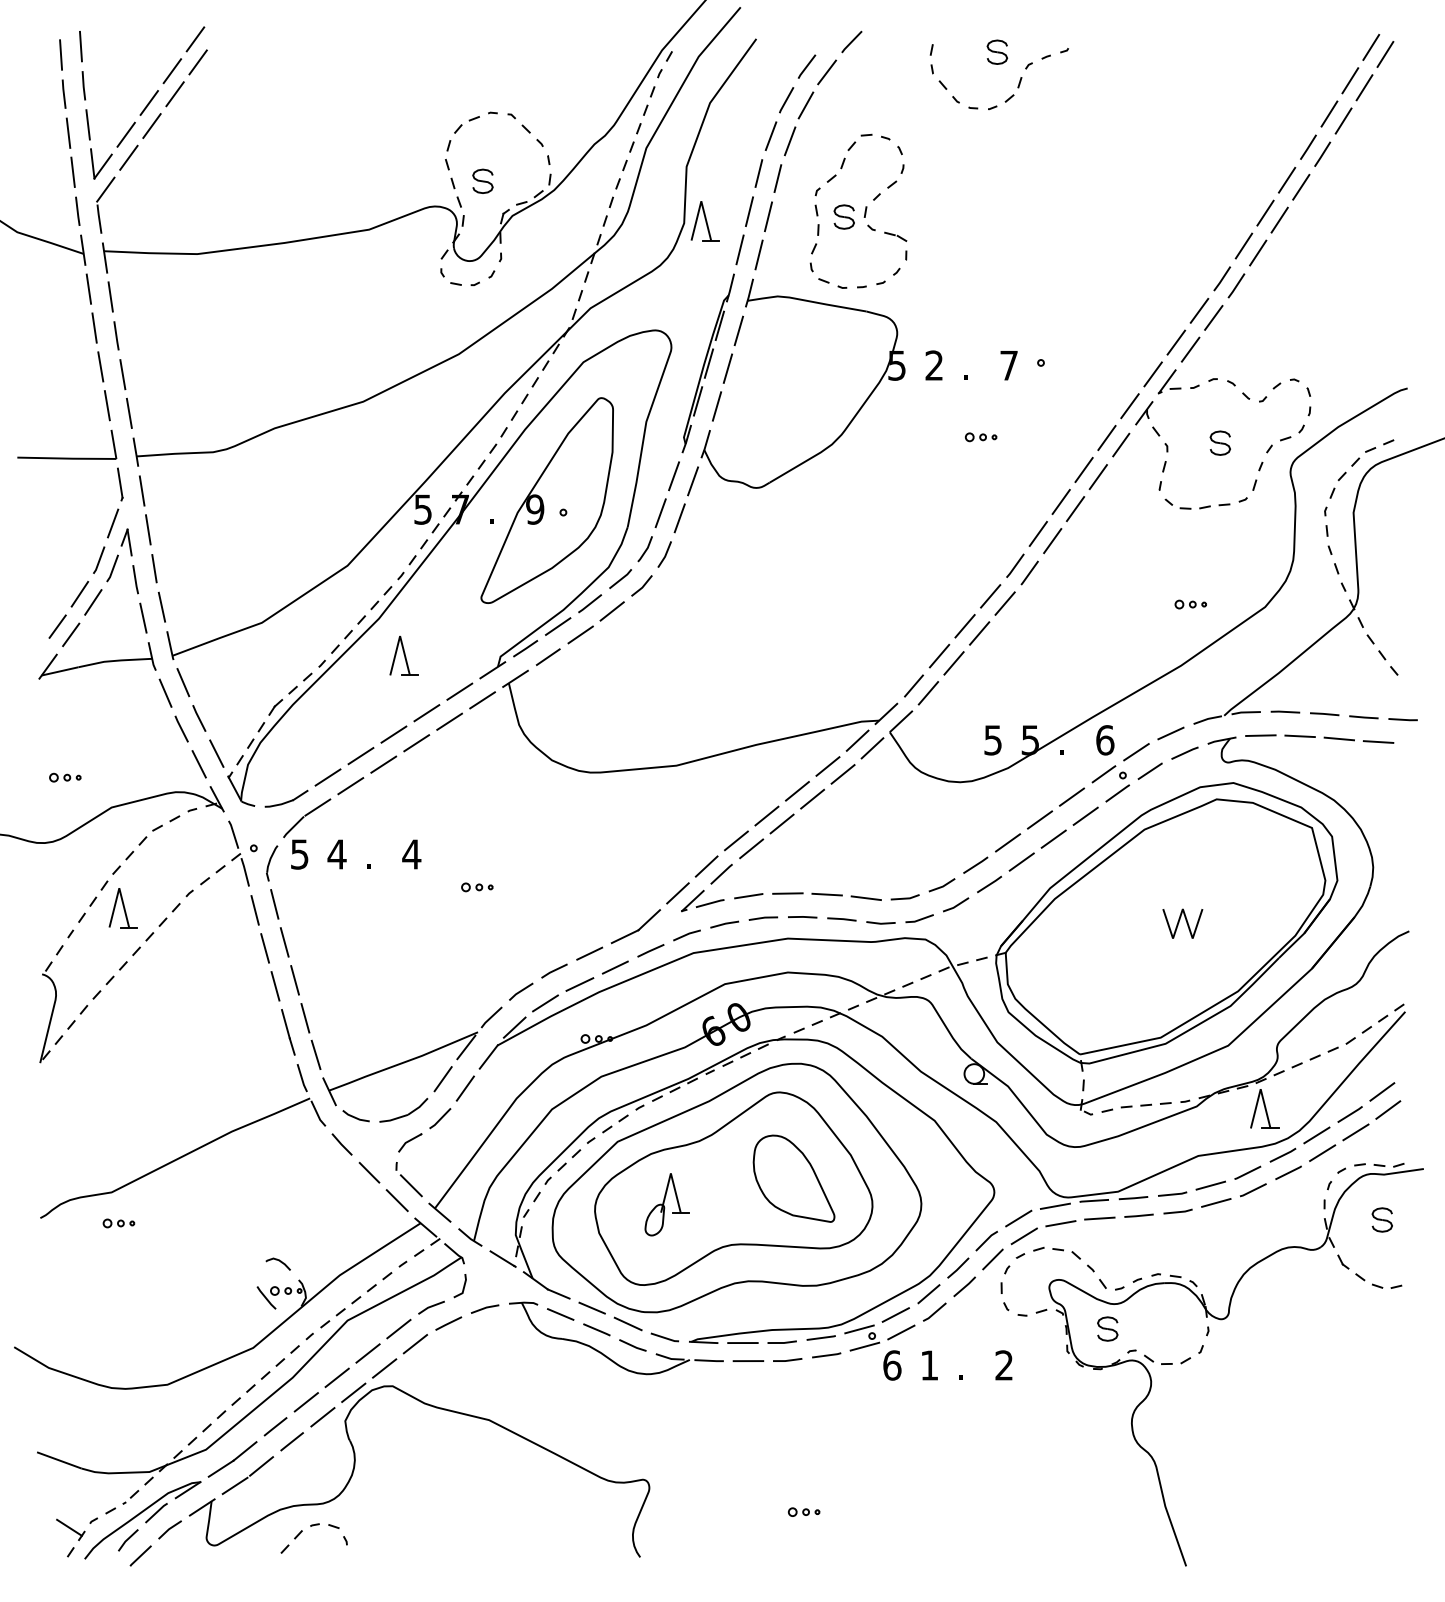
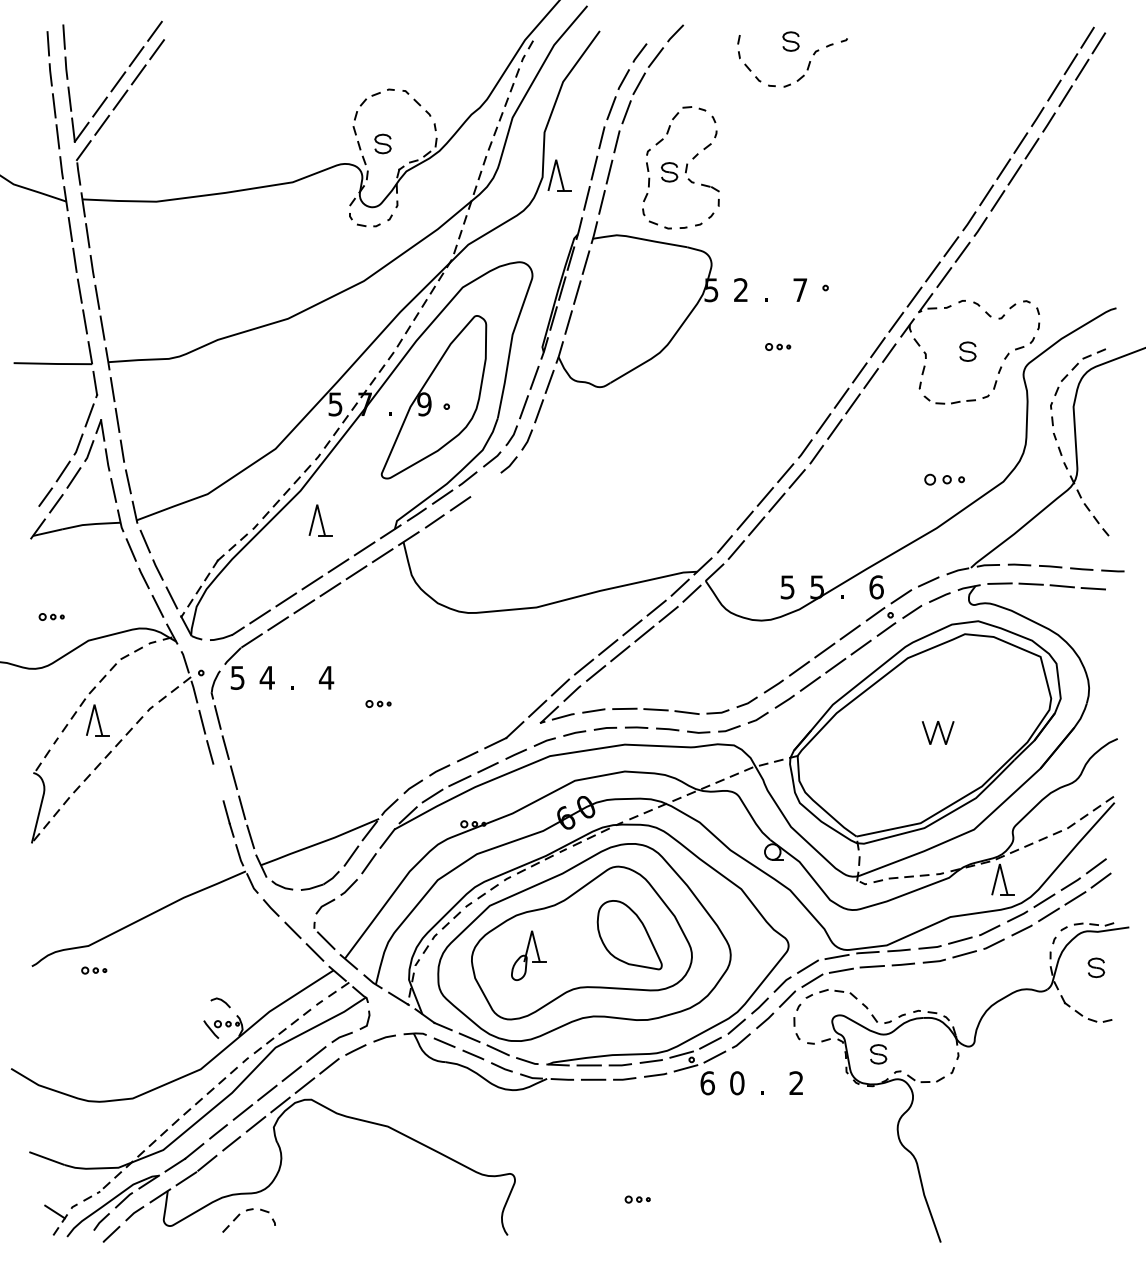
part: (1190, 604) -> (944, 479), size x1.6
line: (611, 611) -> (484, 485), removed
line: (275, 986) -> (218, 782), removed
text: (929, 1365) -> (737, 1083), 1 -> 0

